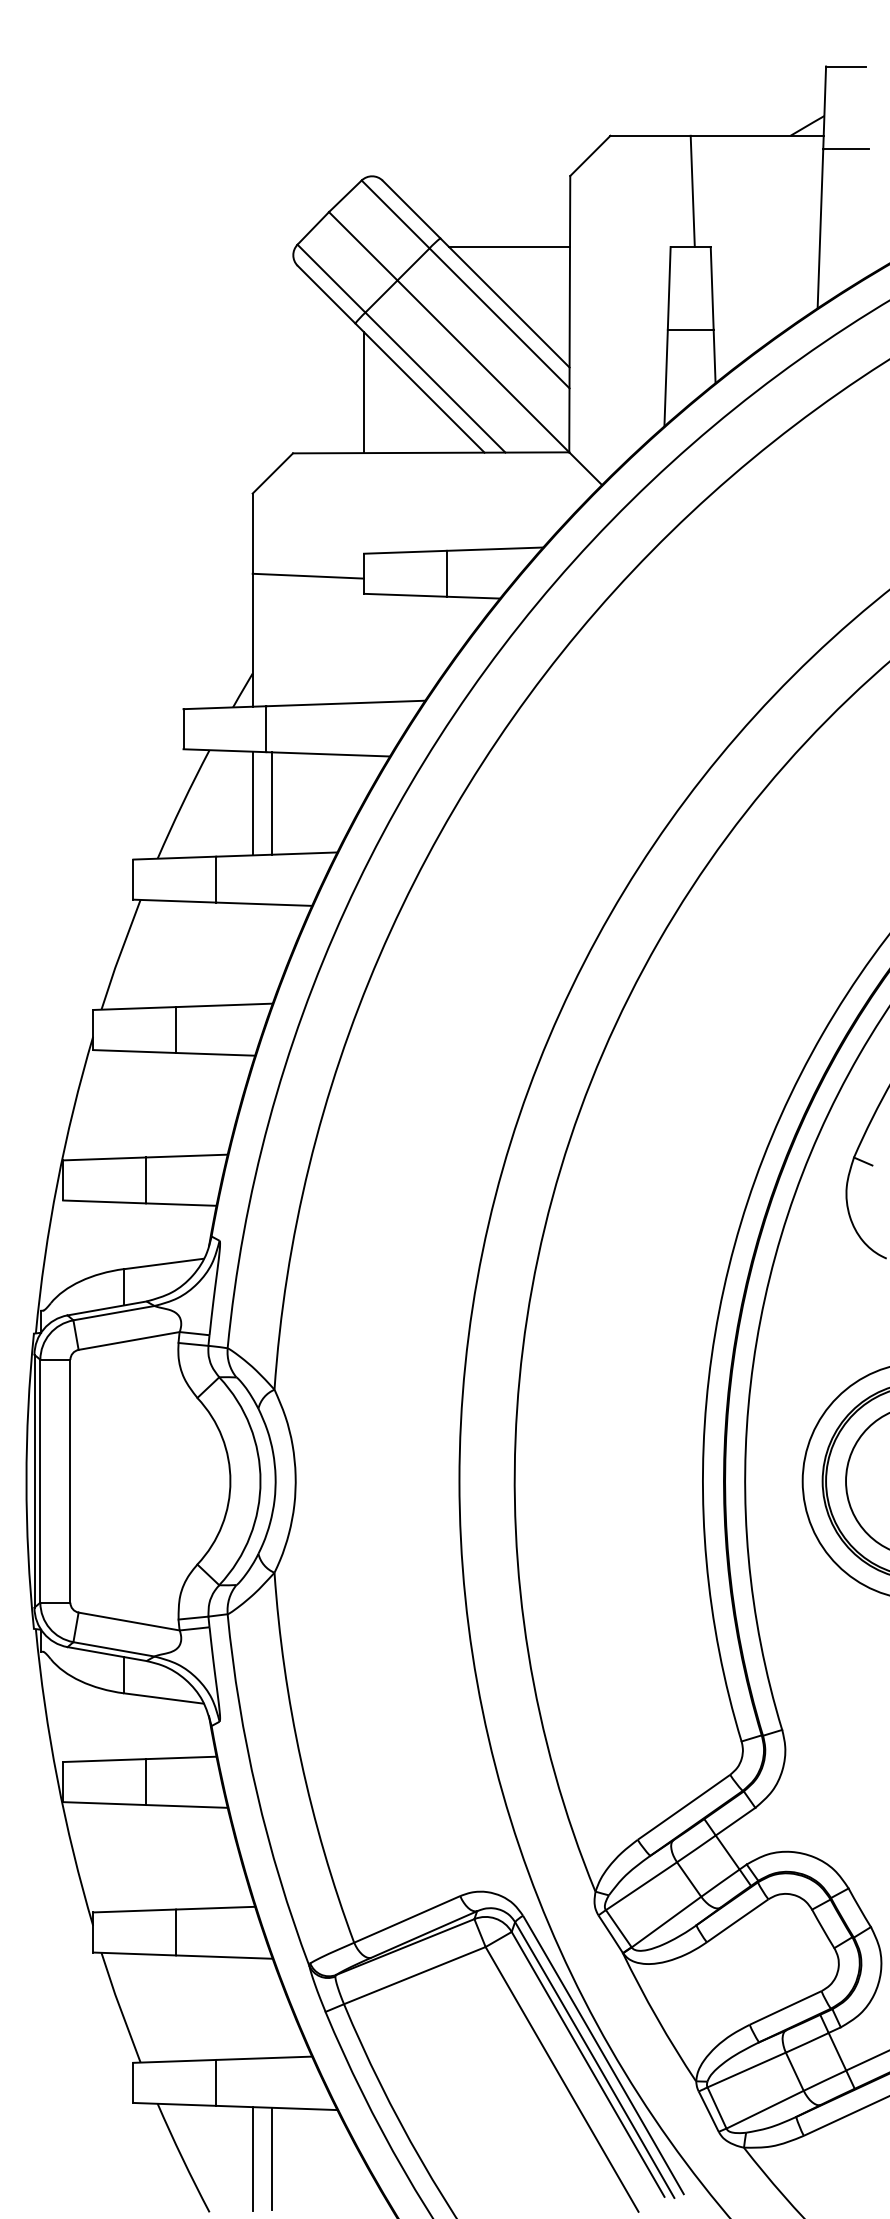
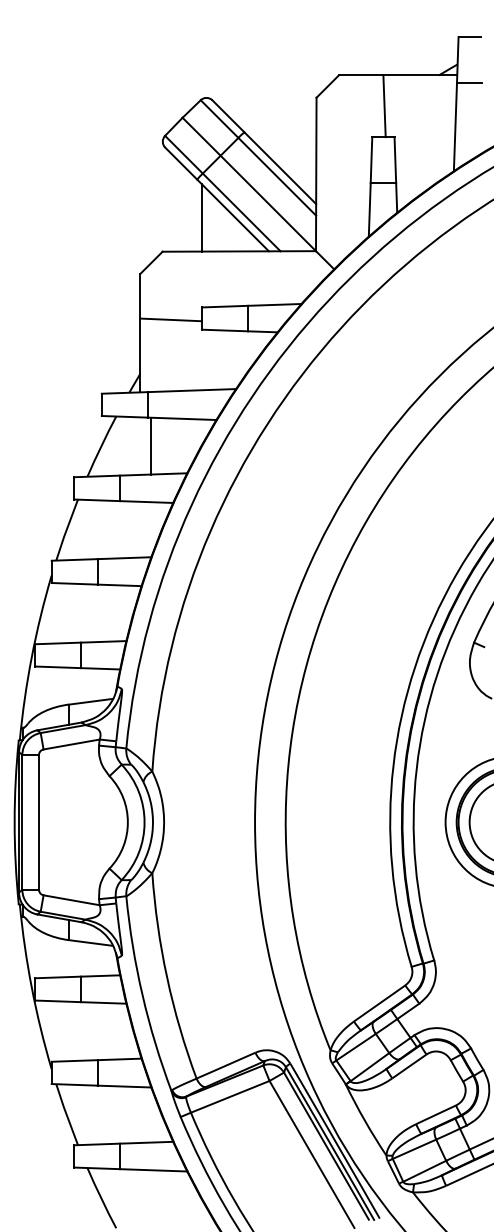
line: (508, 247) -> (282, 137), removed
line: (253, 802) -> (140, 445), removed
line: (253, 2158) -> (140, 1198), removed
line: (271, 2158) -> (150, 1198), removed

